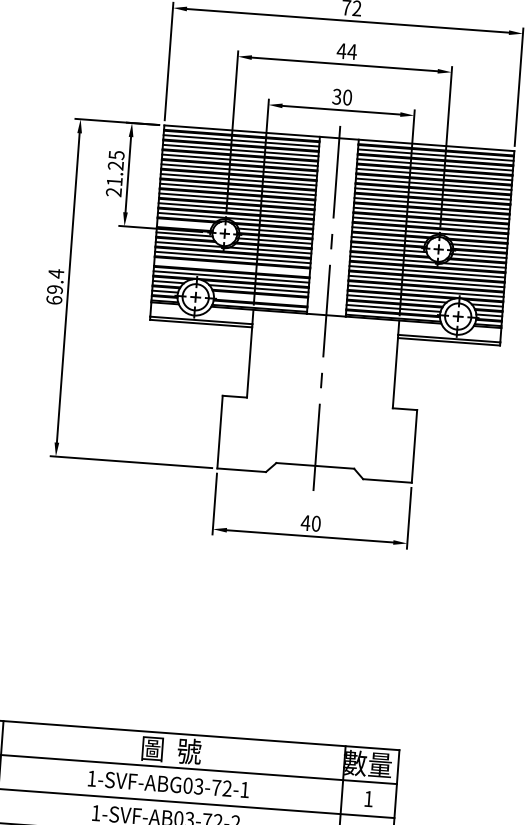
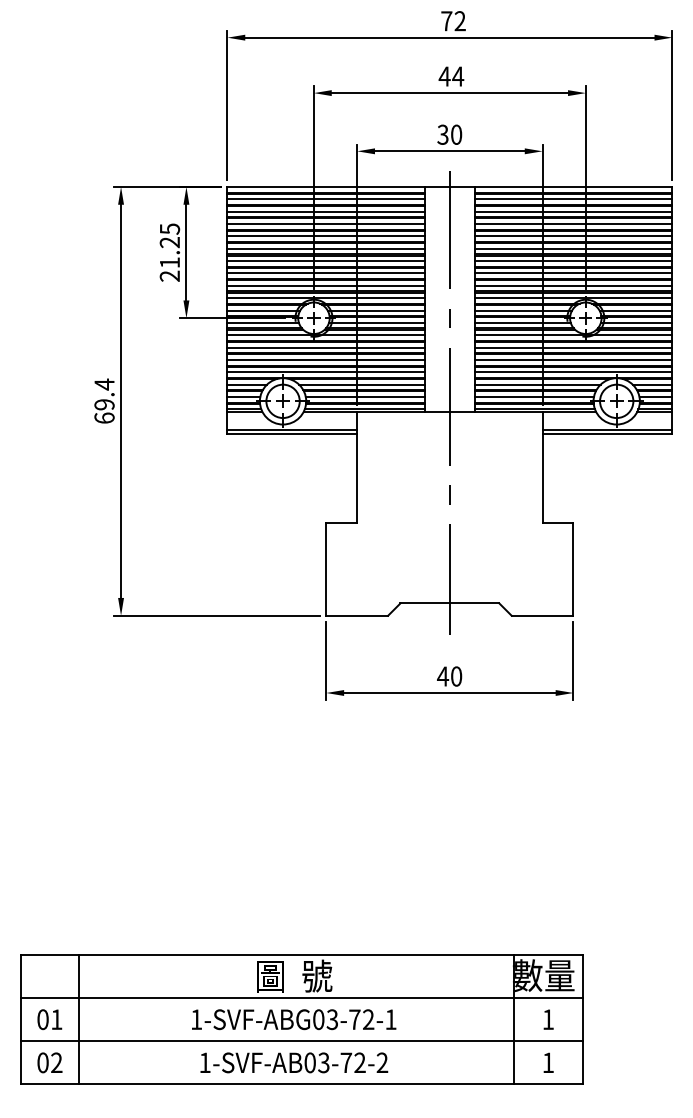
line: (185, 224) -> (263, 310), added
line: (232, 266) -> (326, 359), added
line: (260, 299) -> (365, 397), added

